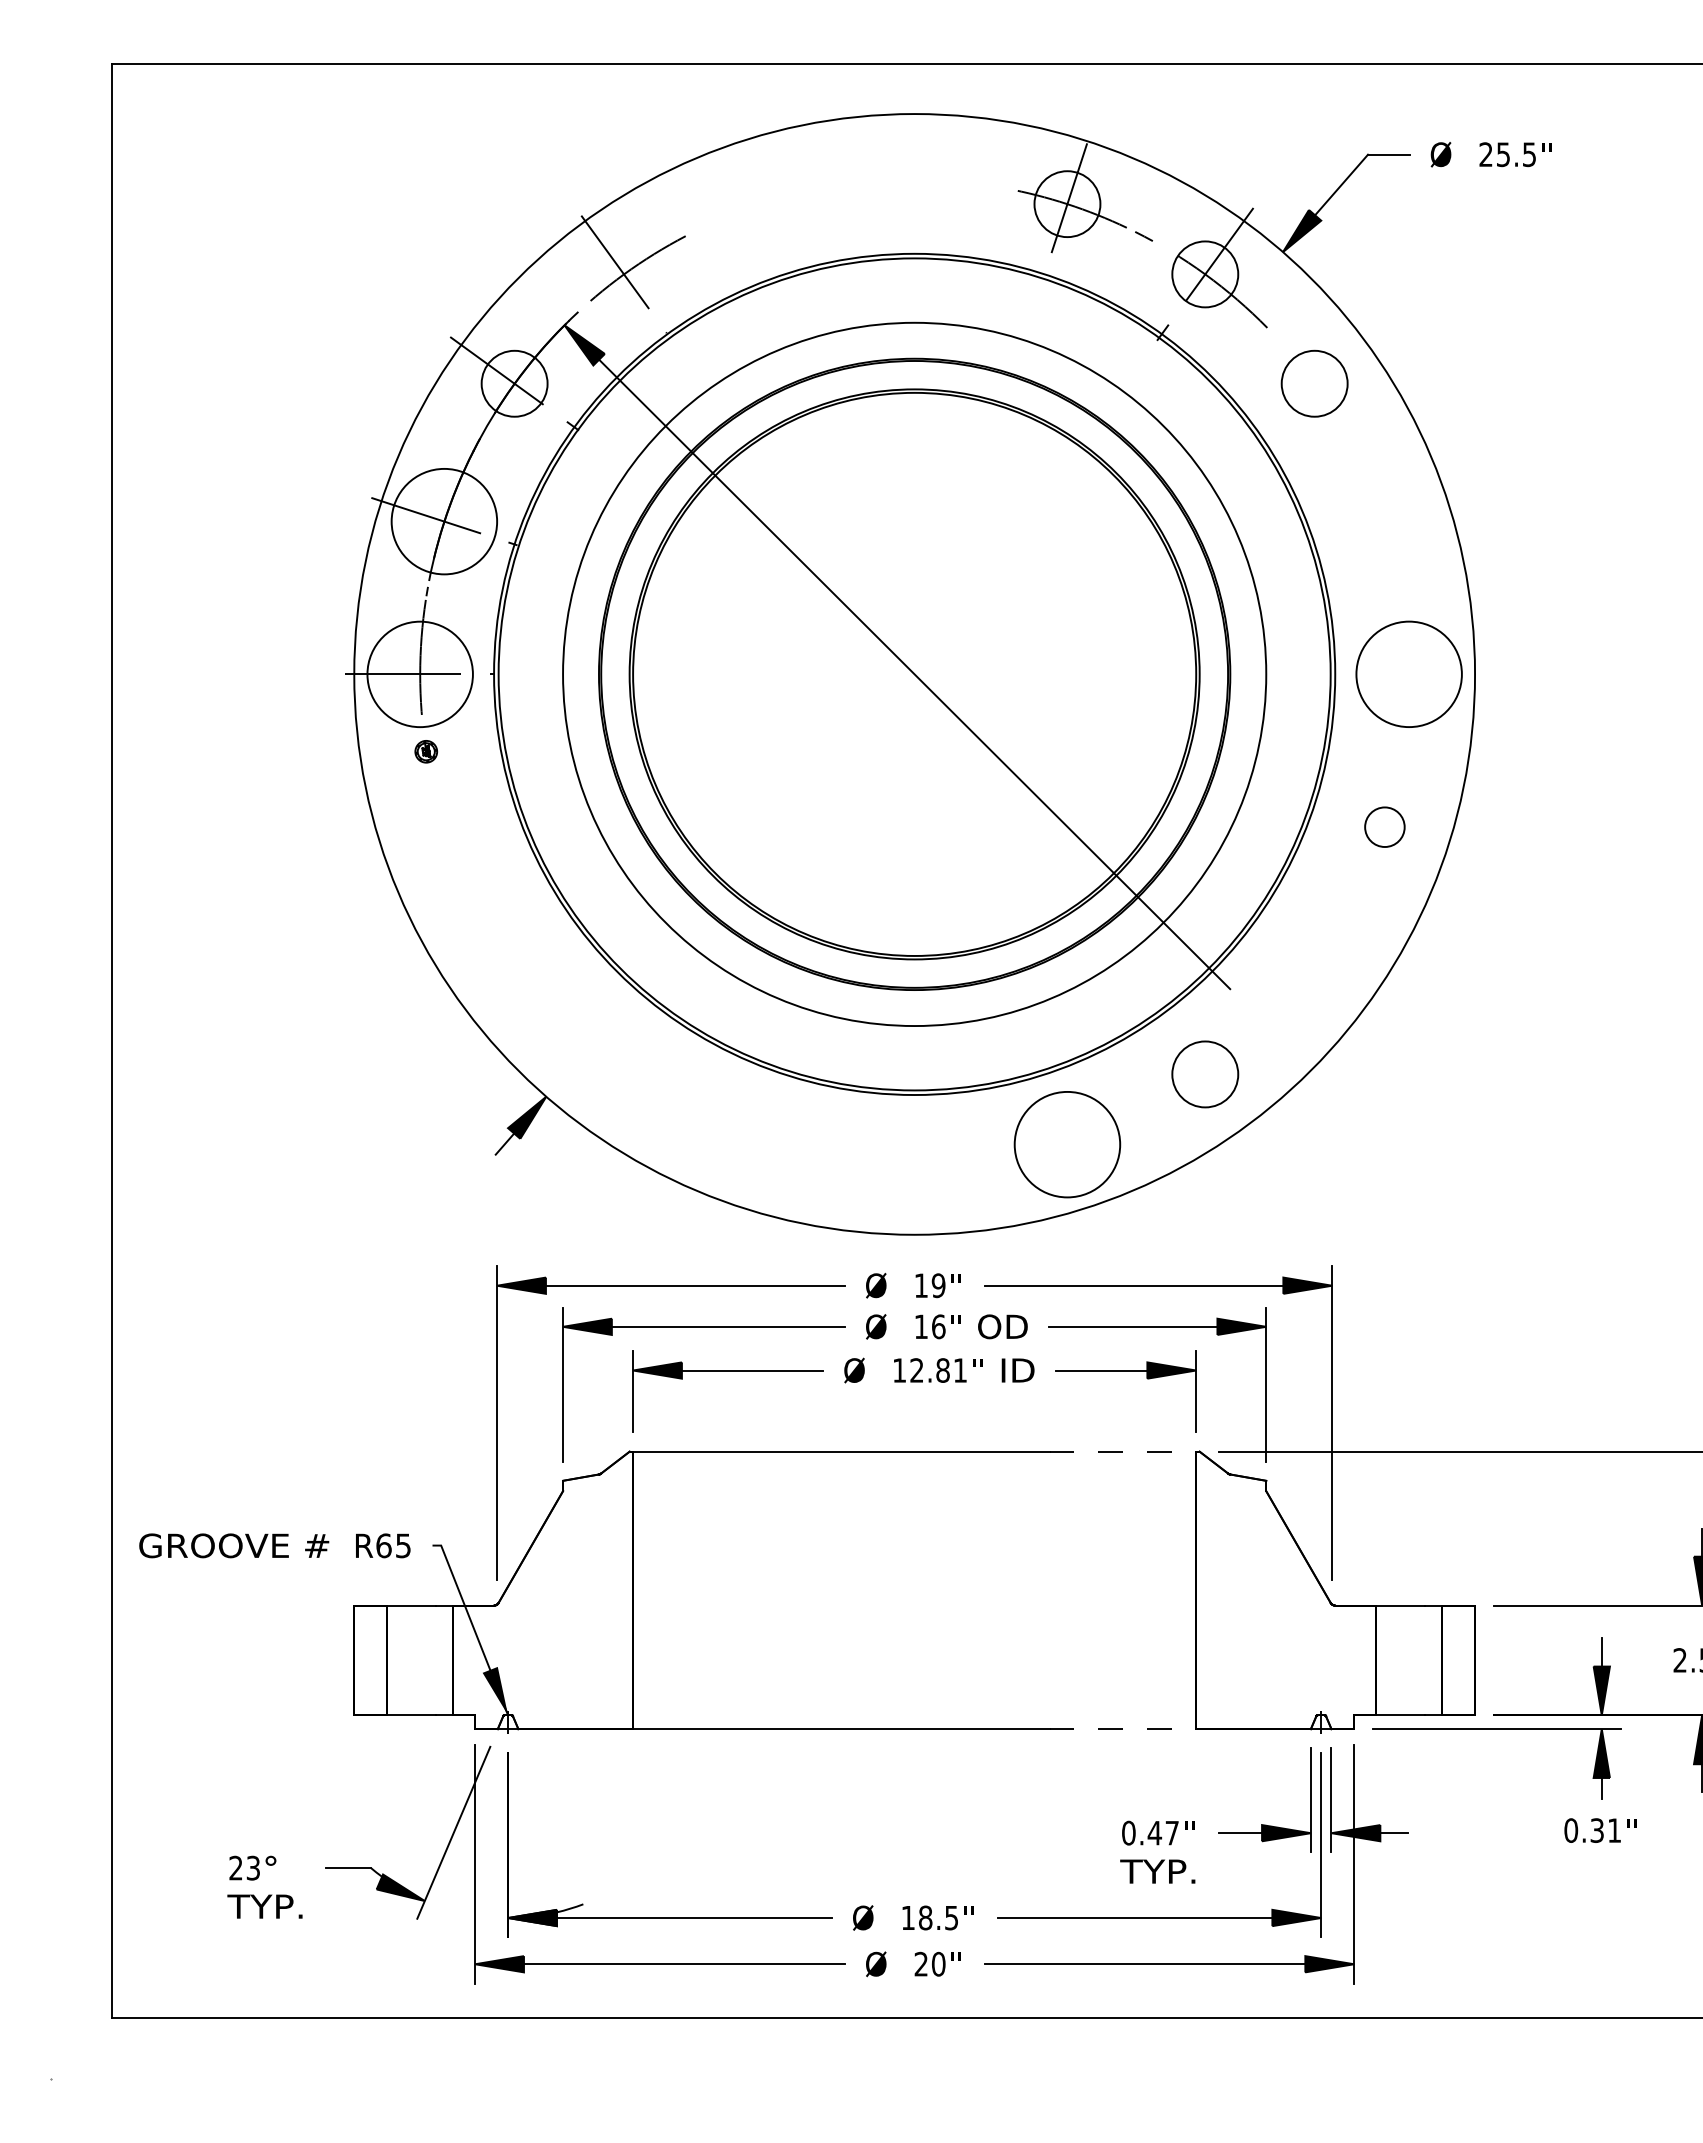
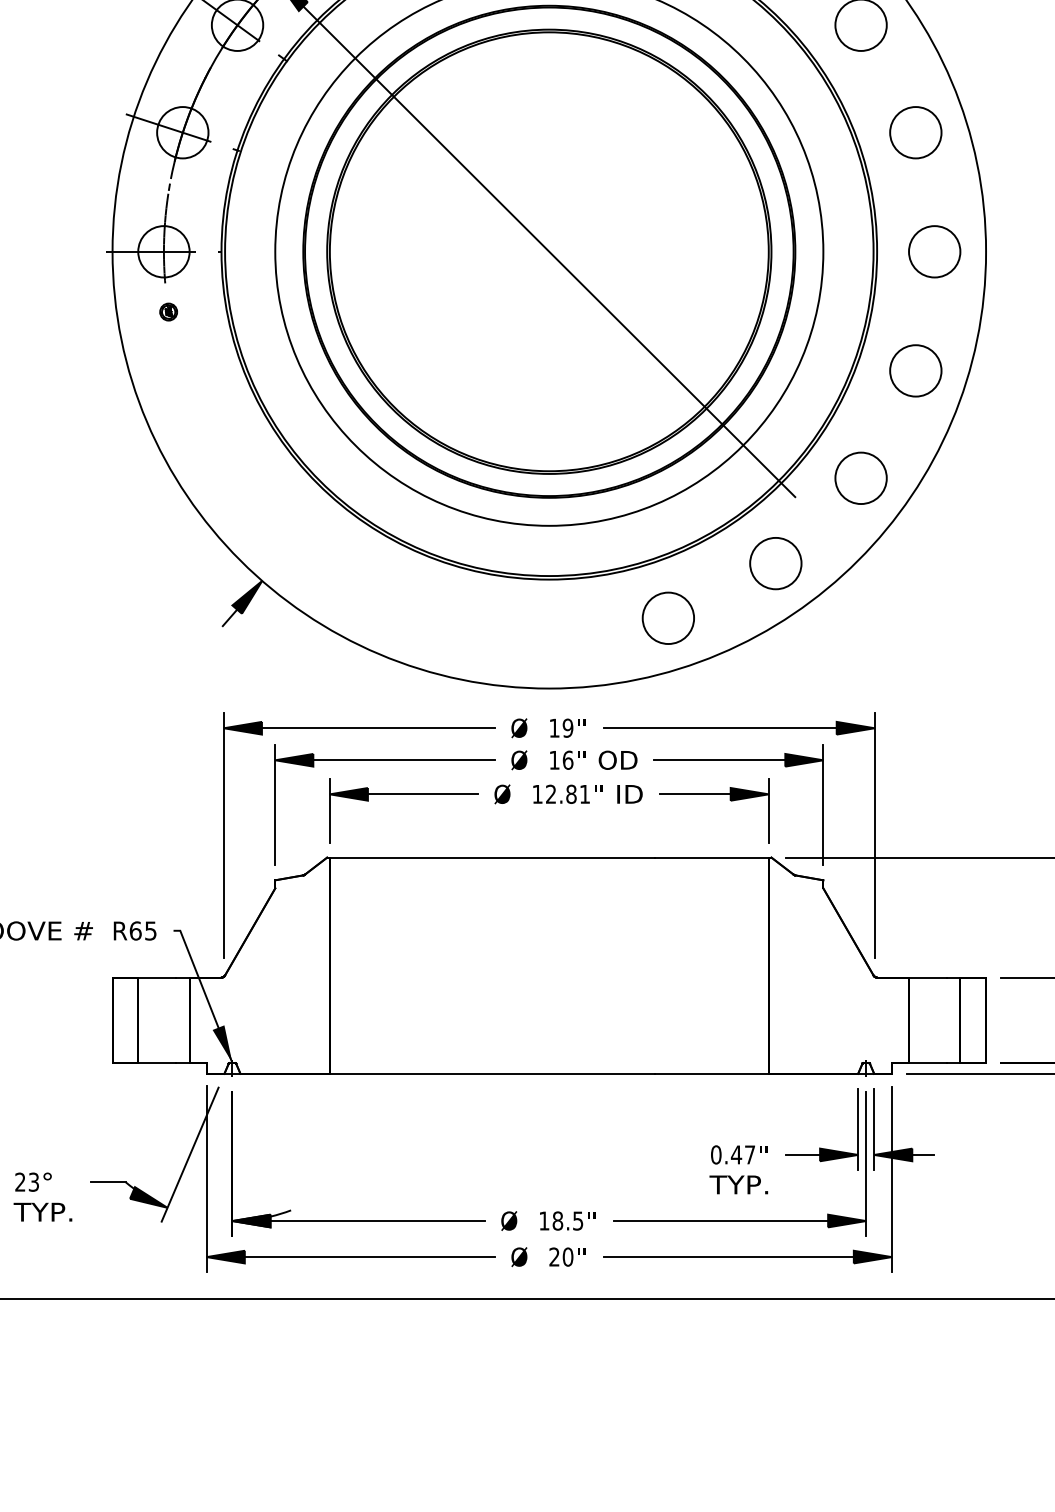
circle: (444, 521) -> (182, 132), size x0.62
circle: (1384, 521) -> (915, 132), added
circle: (420, 674) -> (164, 251), size x0.62
circle: (1408, 674) -> (934, 251), size x0.62
circle: (1384, 827) -> (915, 371), size x1.67
circle: (1314, 964) -> (860, 477), added
circle: (1067, 1144) -> (668, 618), size x0.62
line: (1123, 1451) -> (712, 857), dashed -> solid
line: (1123, 1729) -> (712, 1074), dashed -> solid

